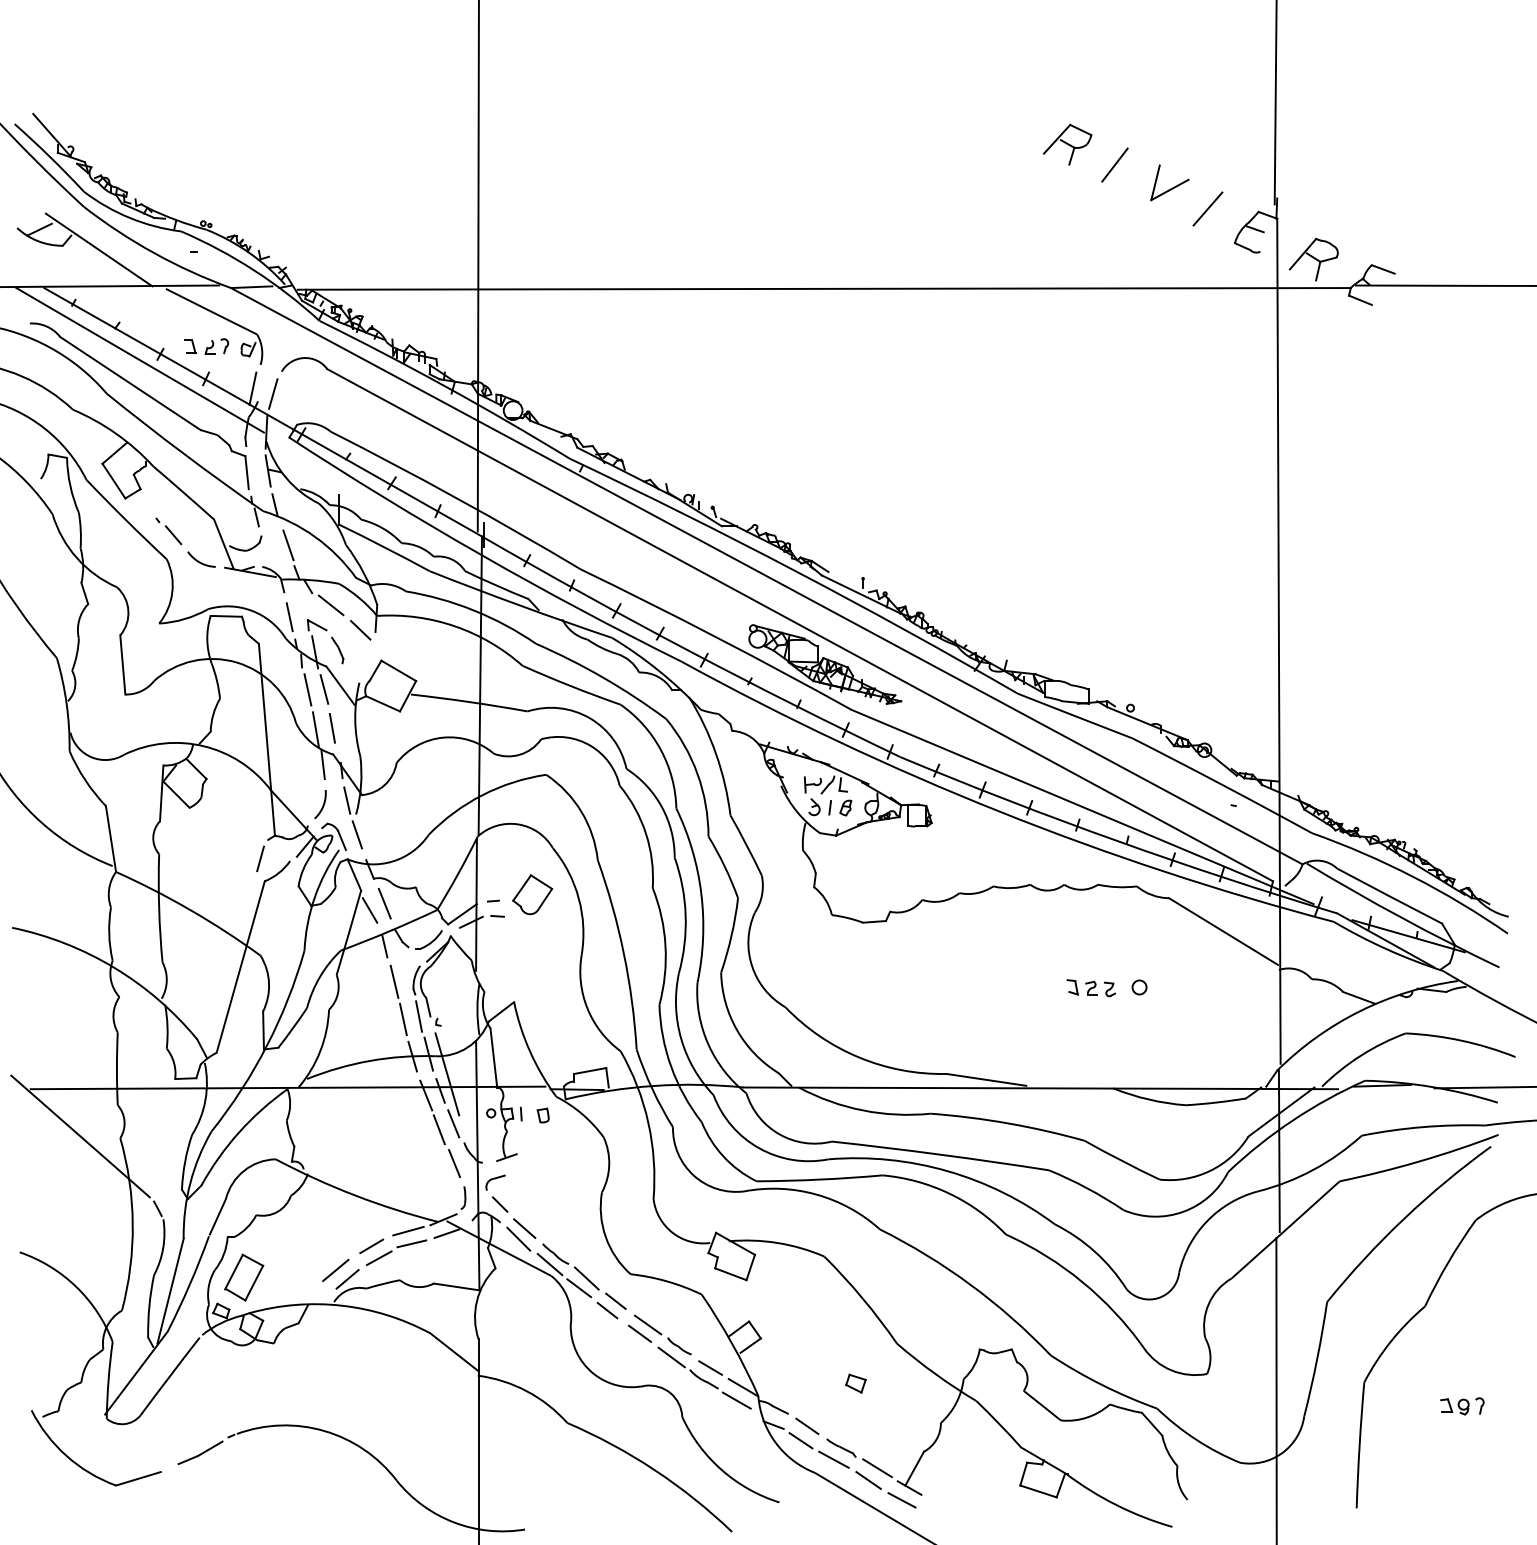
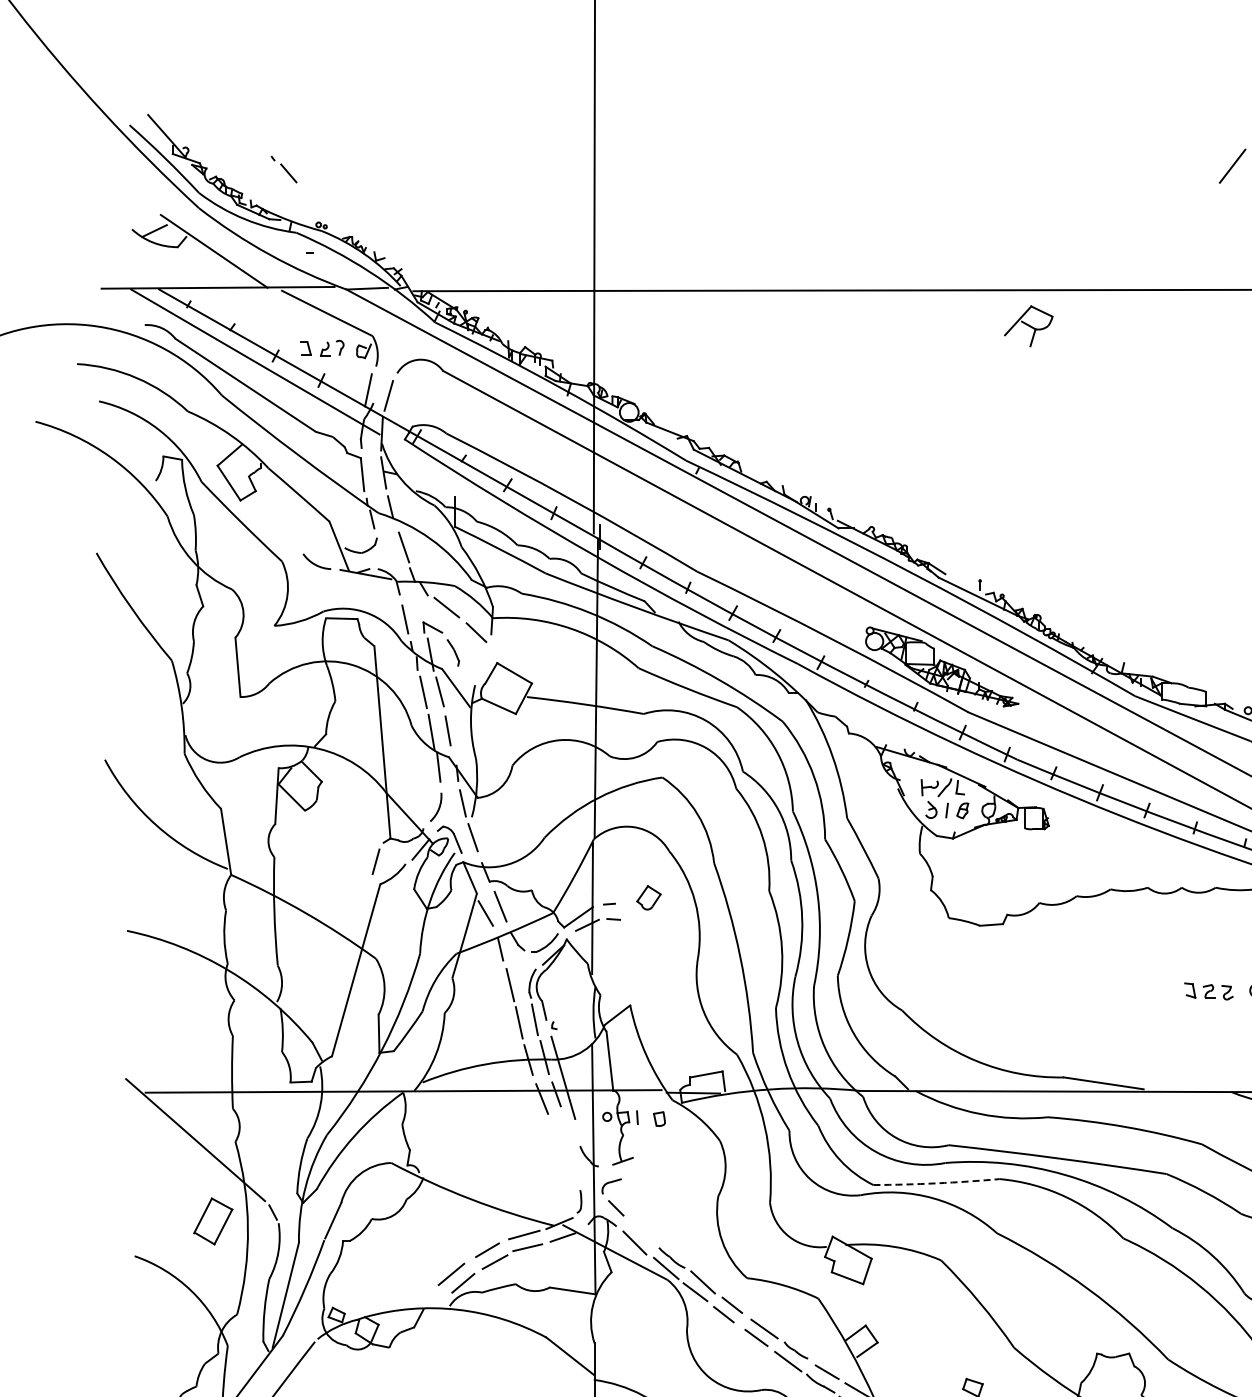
part: (1067, 144) -> (1028, 326), moved
part: (168, 531) -> (283, 169), moved
part: (532, 894) -> (648, 897), size x0.6
line: (453, 1123) -> (569, 1127), removed
line: (438, 1129) -> (554, 1133), removed
line: (454, 1163) -> (570, 1167), removed
arc: (819, 1179) -> (936, 1183), solid -> dashed
line: (524, 1228) -> (640, 1232), removed
part: (244, 1277) -> (213, 1221), moved

